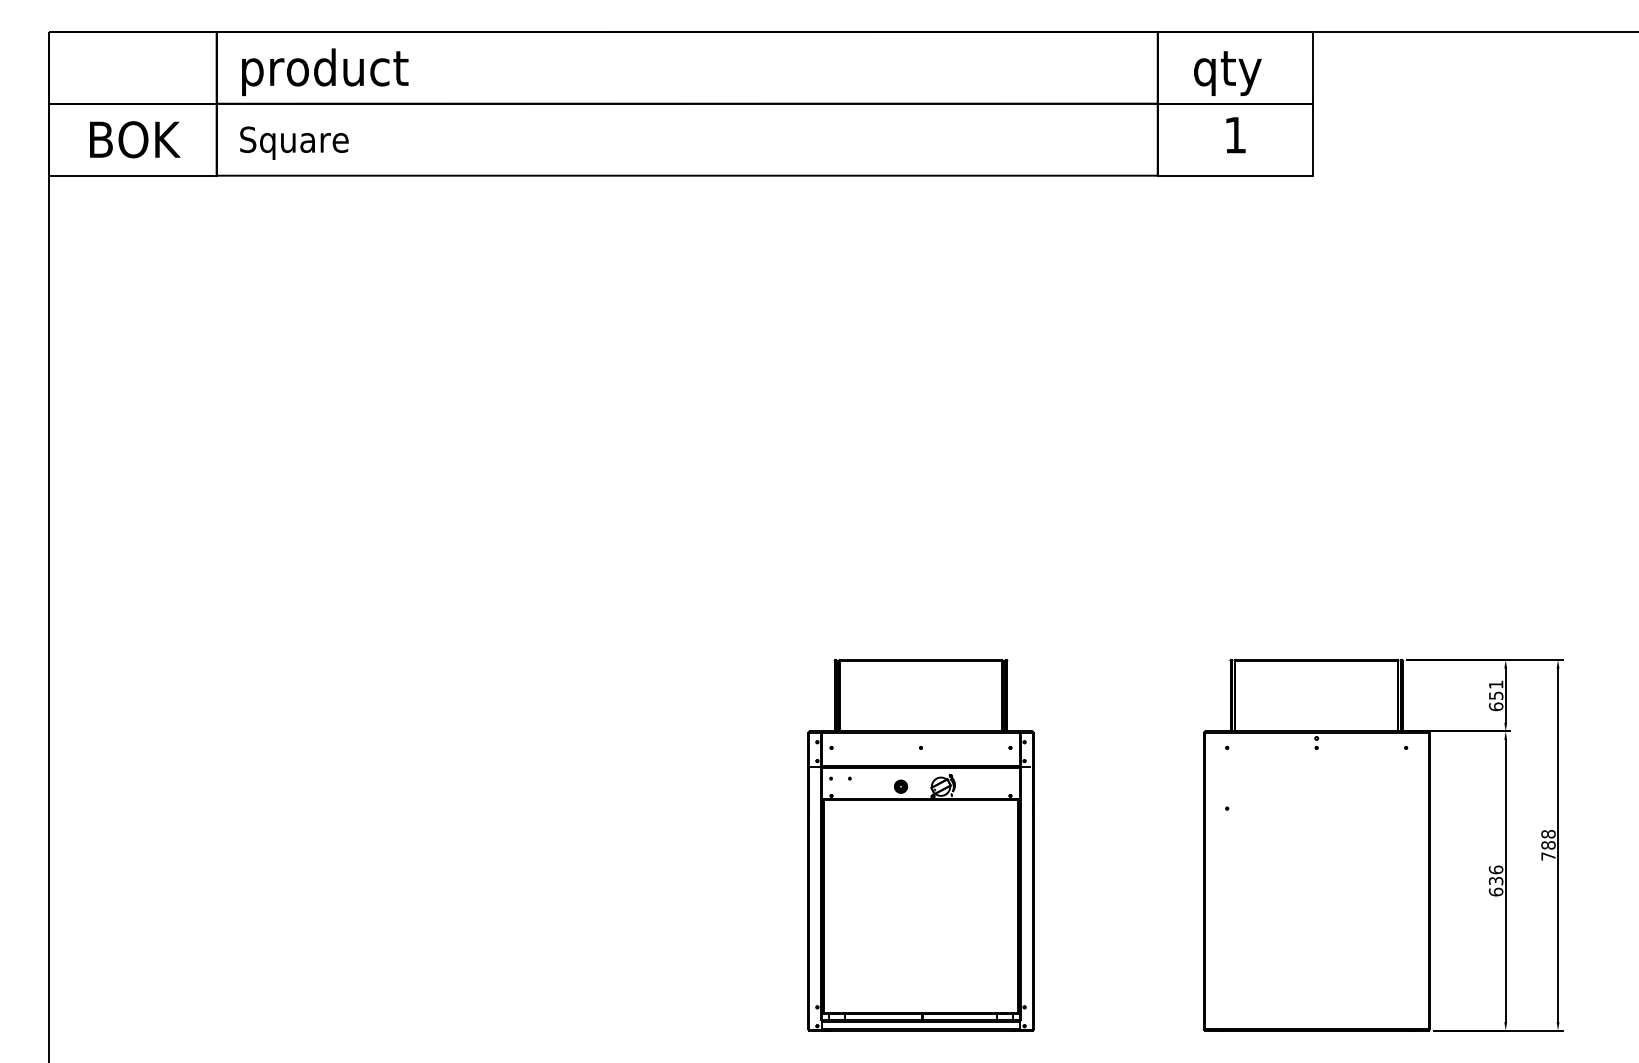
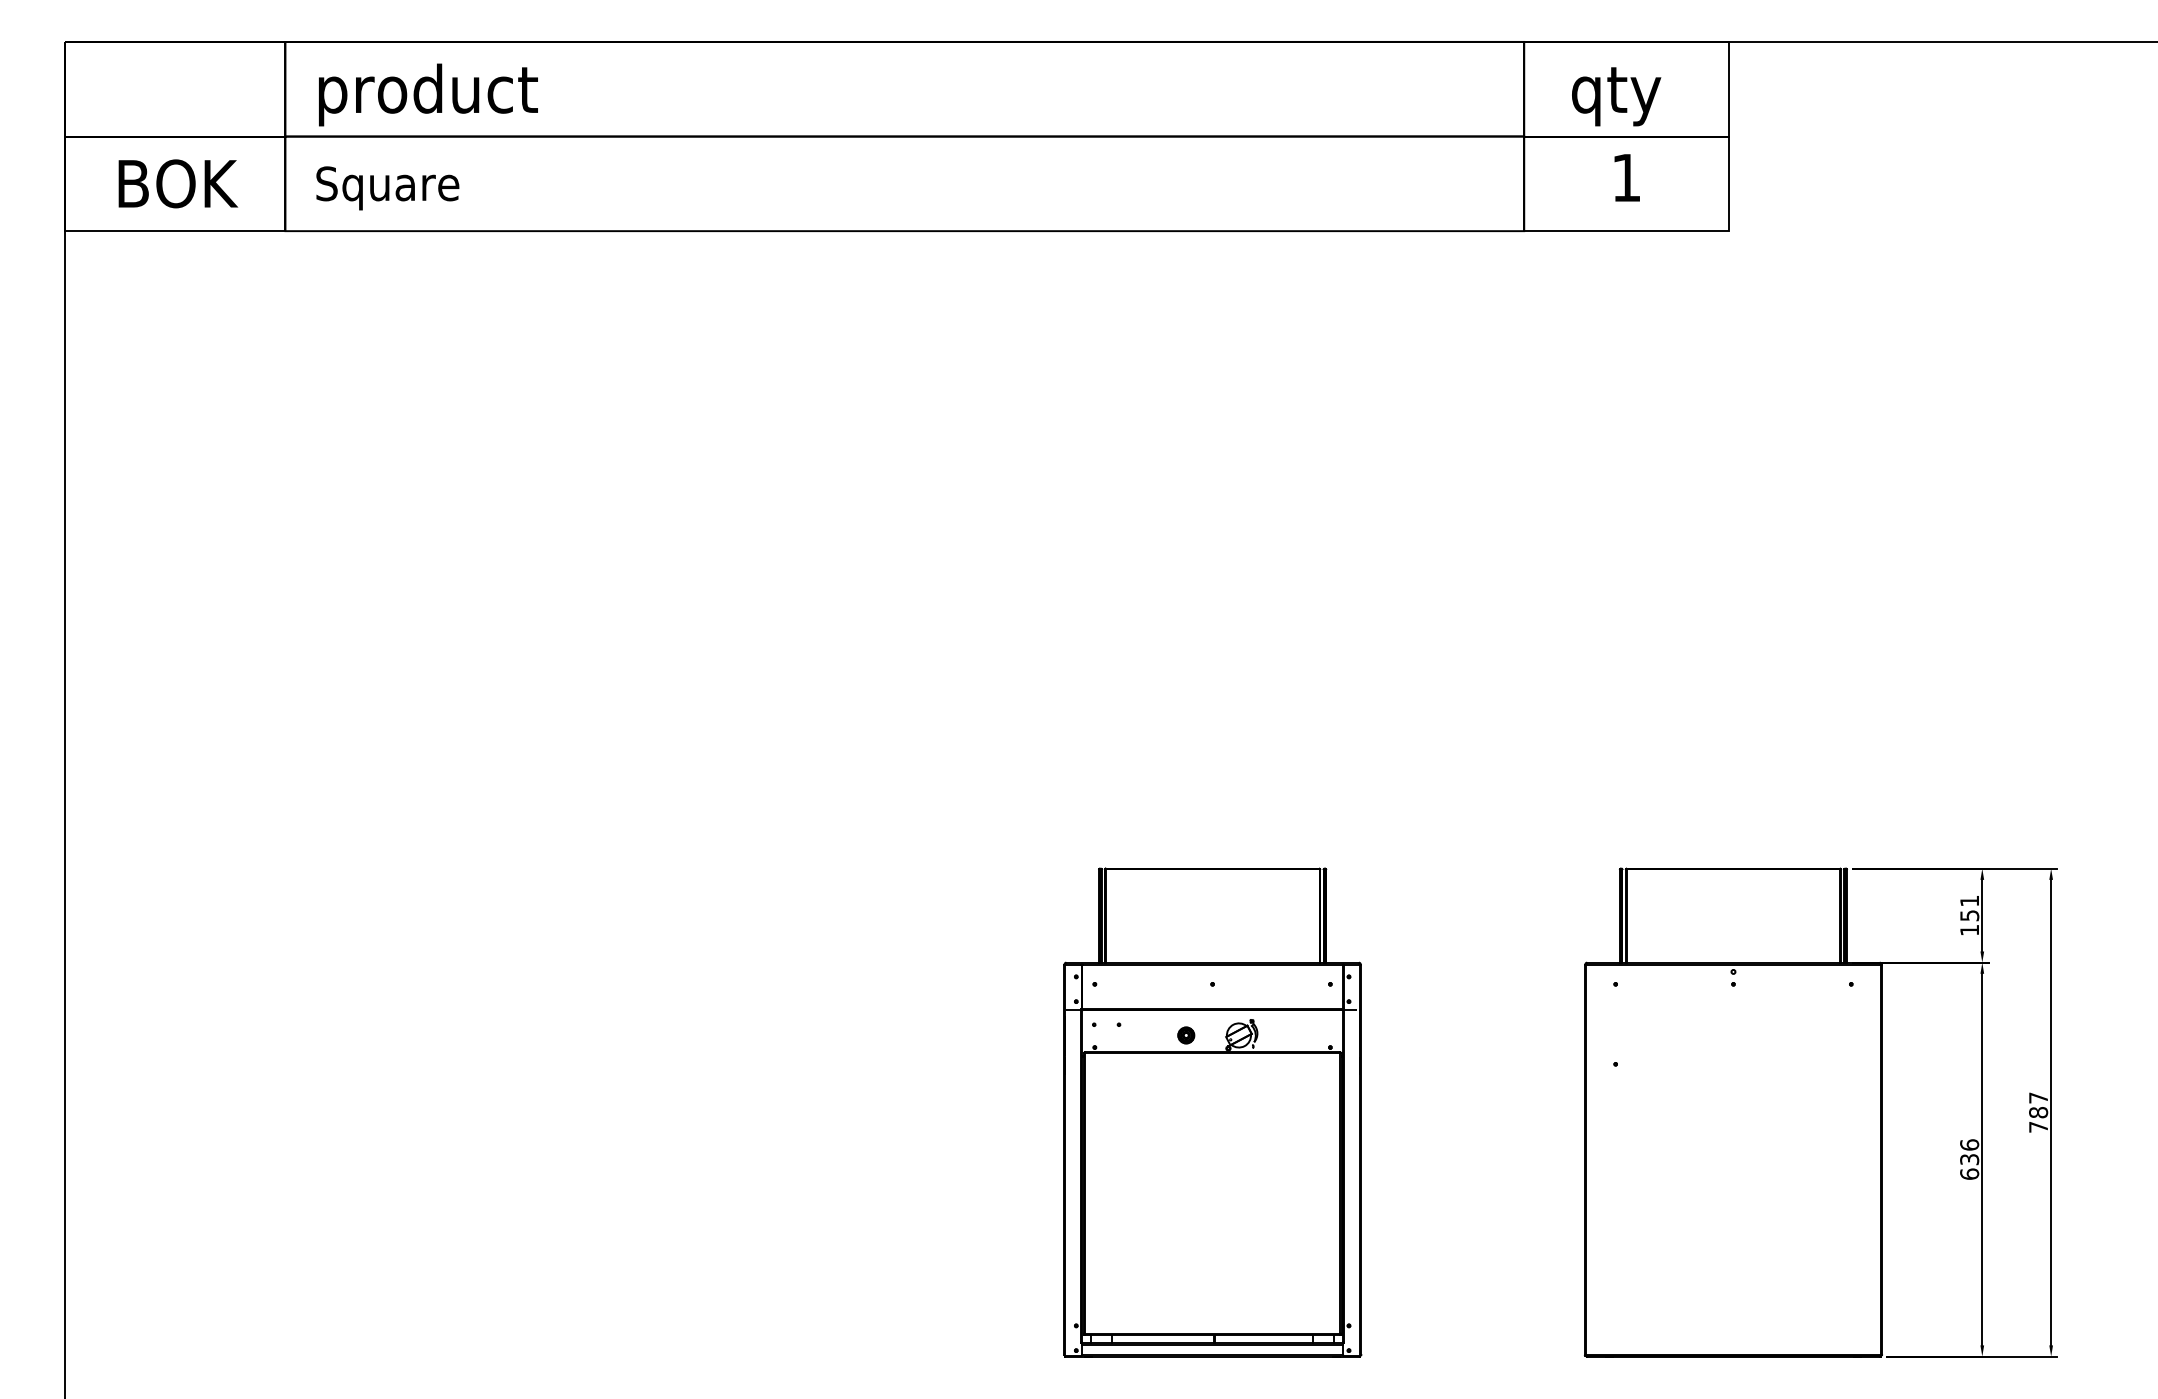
text: (1496, 706) -> (1969, 929), 651 -> 151
text: (1548, 833) -> (2038, 1097), 788 -> 787

